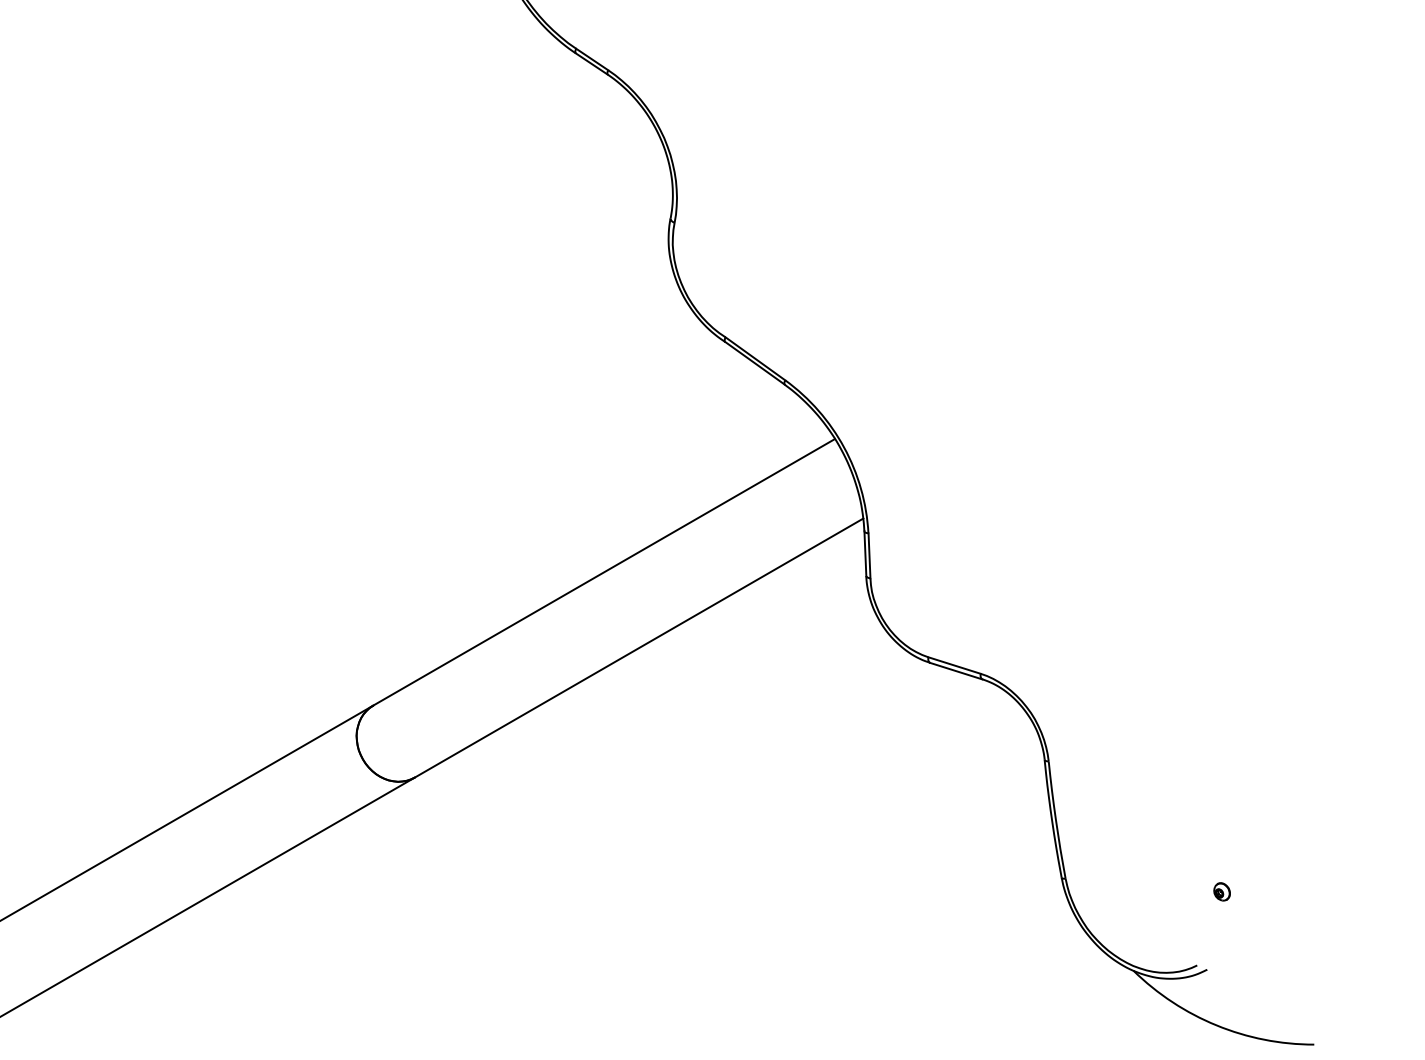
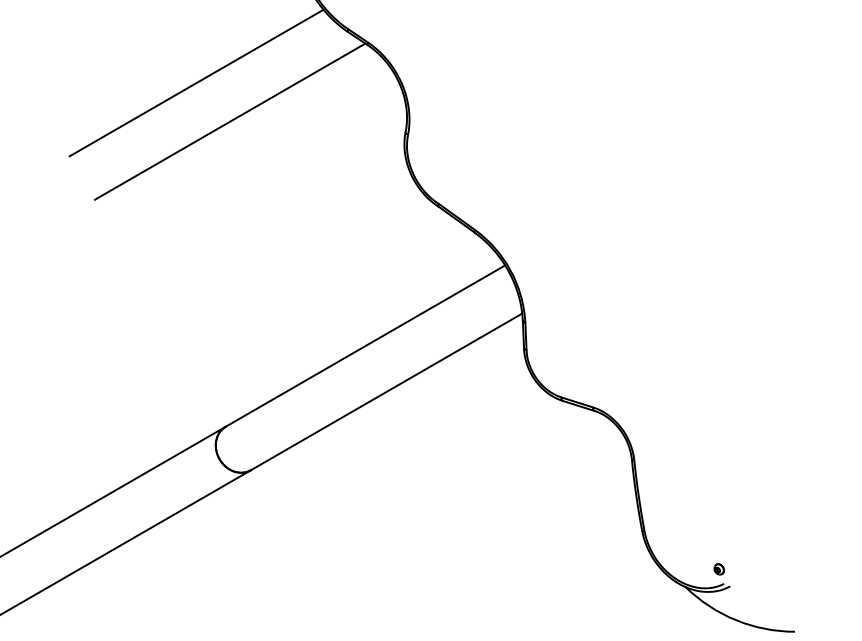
line: (324, 136) -> (196, 82), added
line: (379, 200) -> (229, 121), added
part: (1220, 892) -> (718, 569), moved

